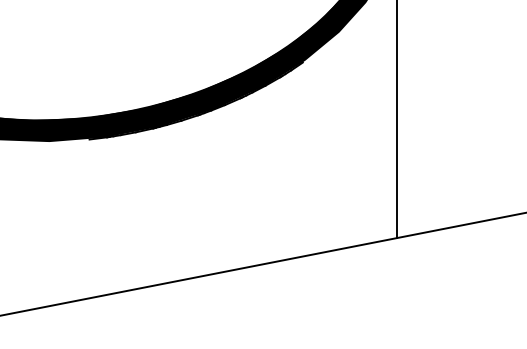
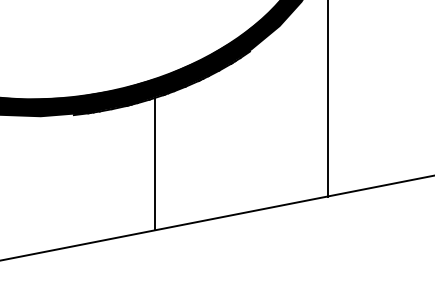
line: (187, 199) -> (154, 164), added

